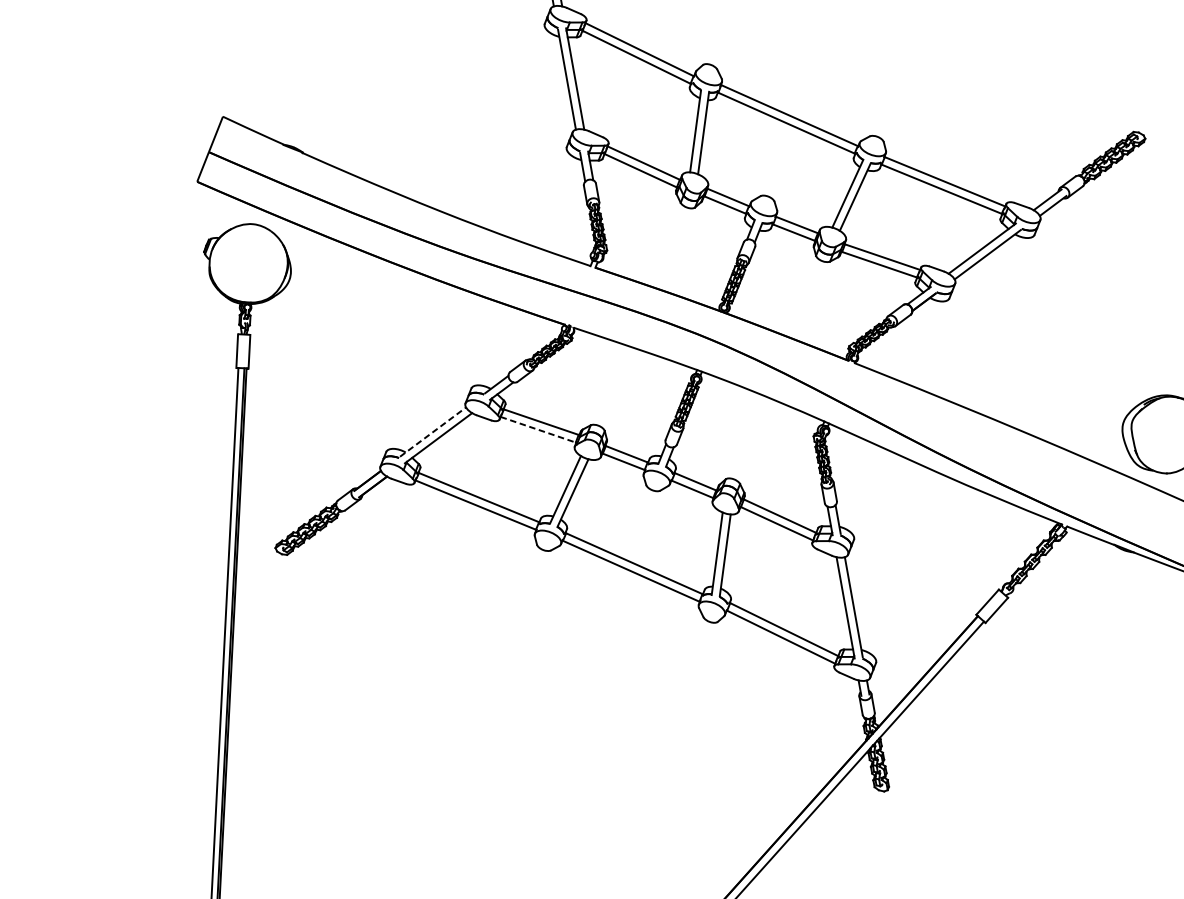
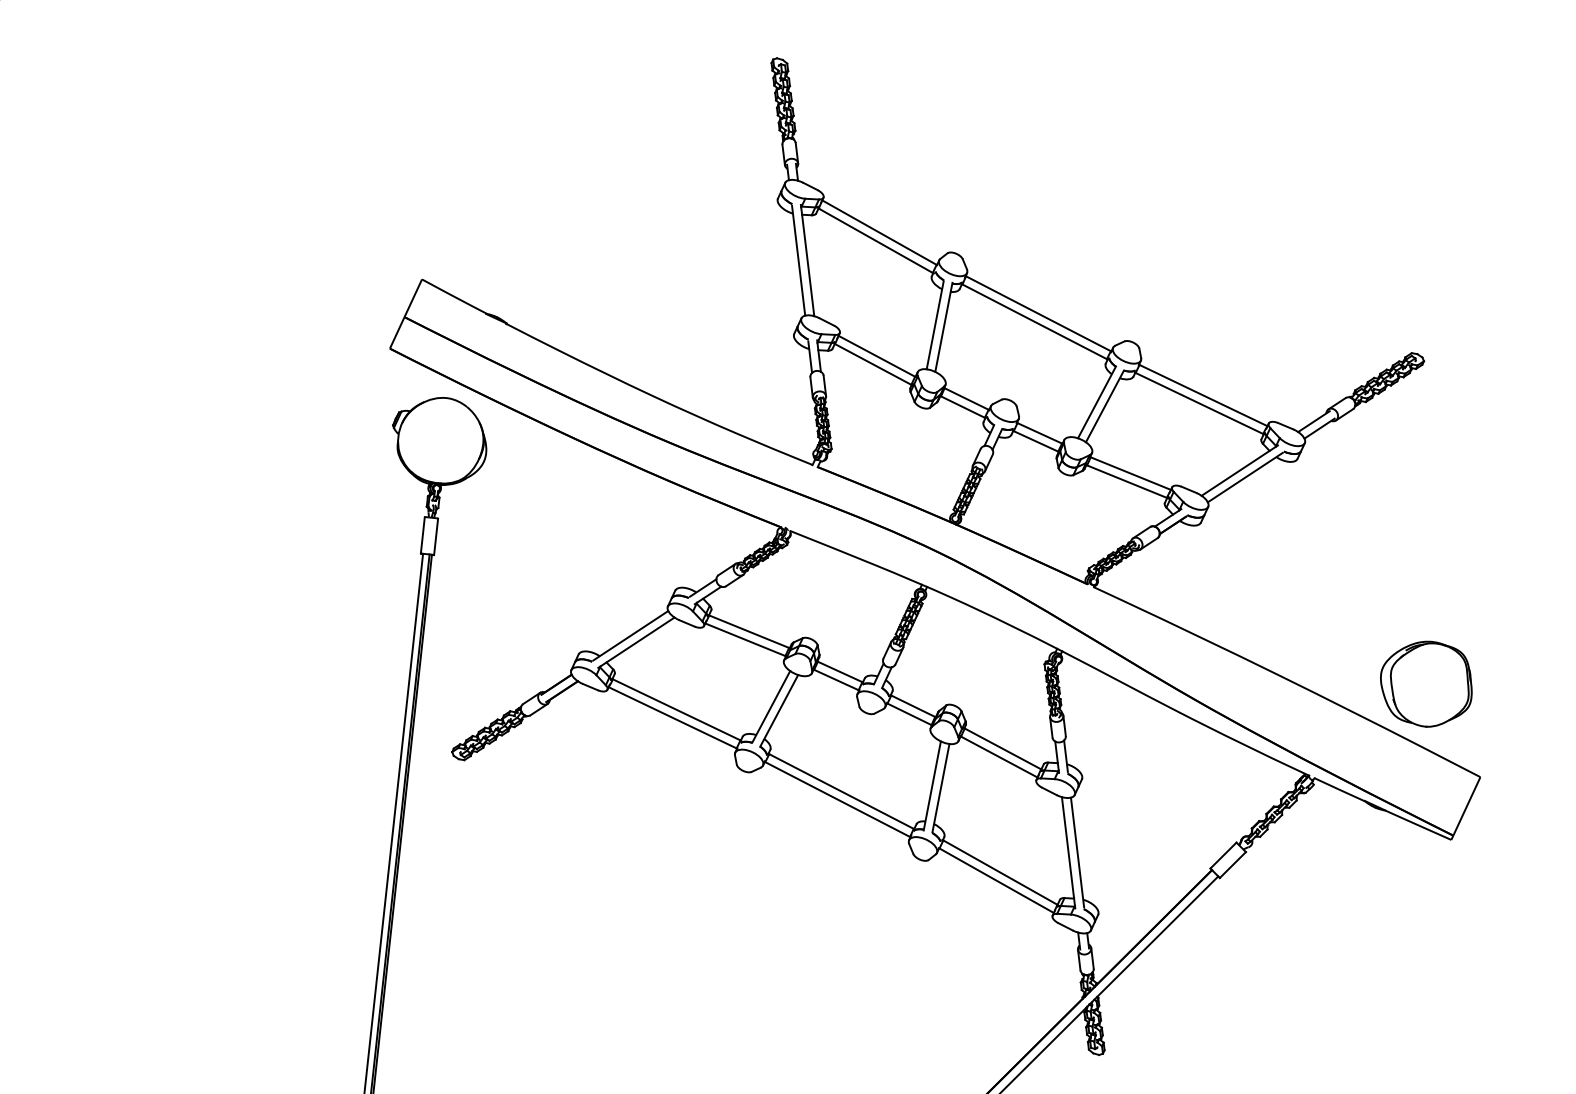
line: (538, 429) -> (745, 639), dashed -> solid
line: (432, 431) -> (630, 635), dashed -> solid

